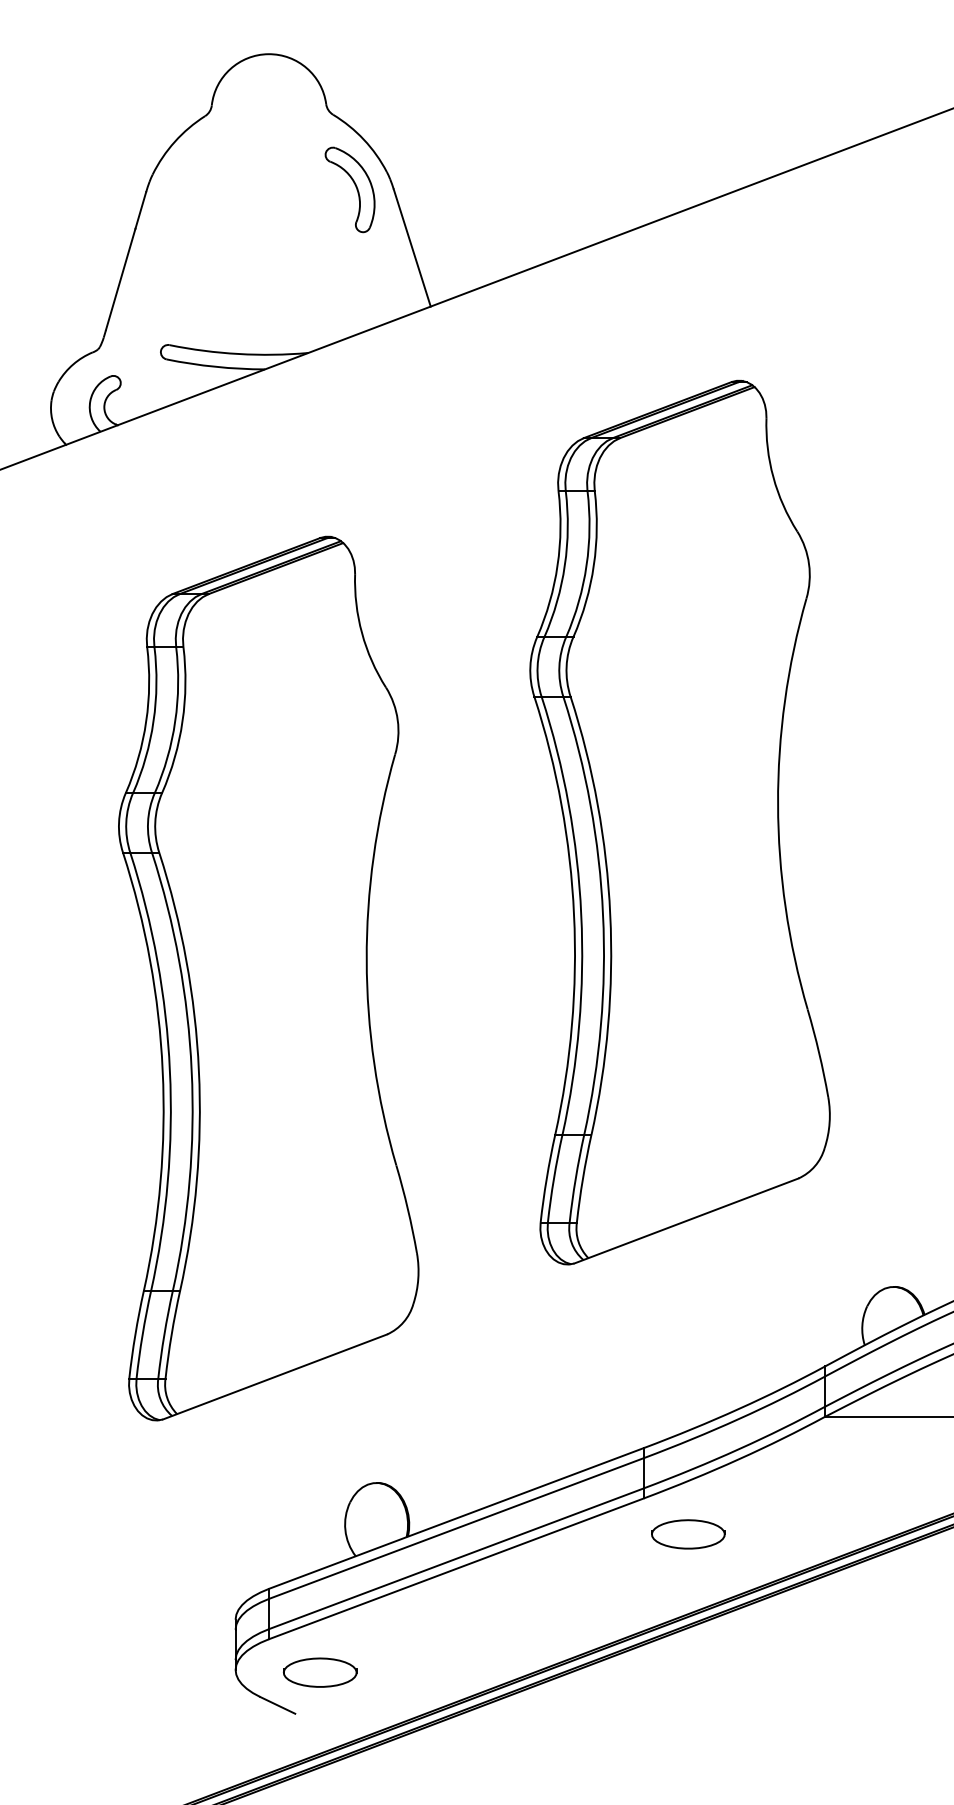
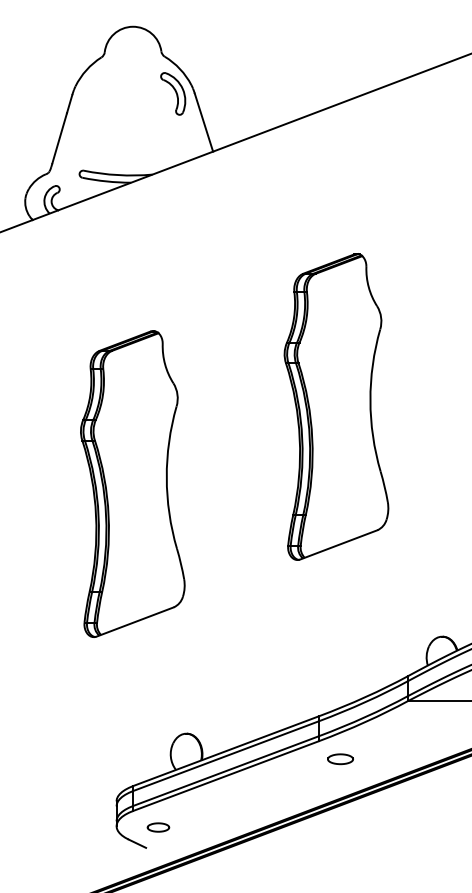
part: (680, 821) -> (336, 406), size x0.7
part: (267, 977) -> (132, 483), size x0.7
part: (688, 1535) -> (340, 759), size x0.7
part: (320, 1672) -> (158, 827), size x0.6

